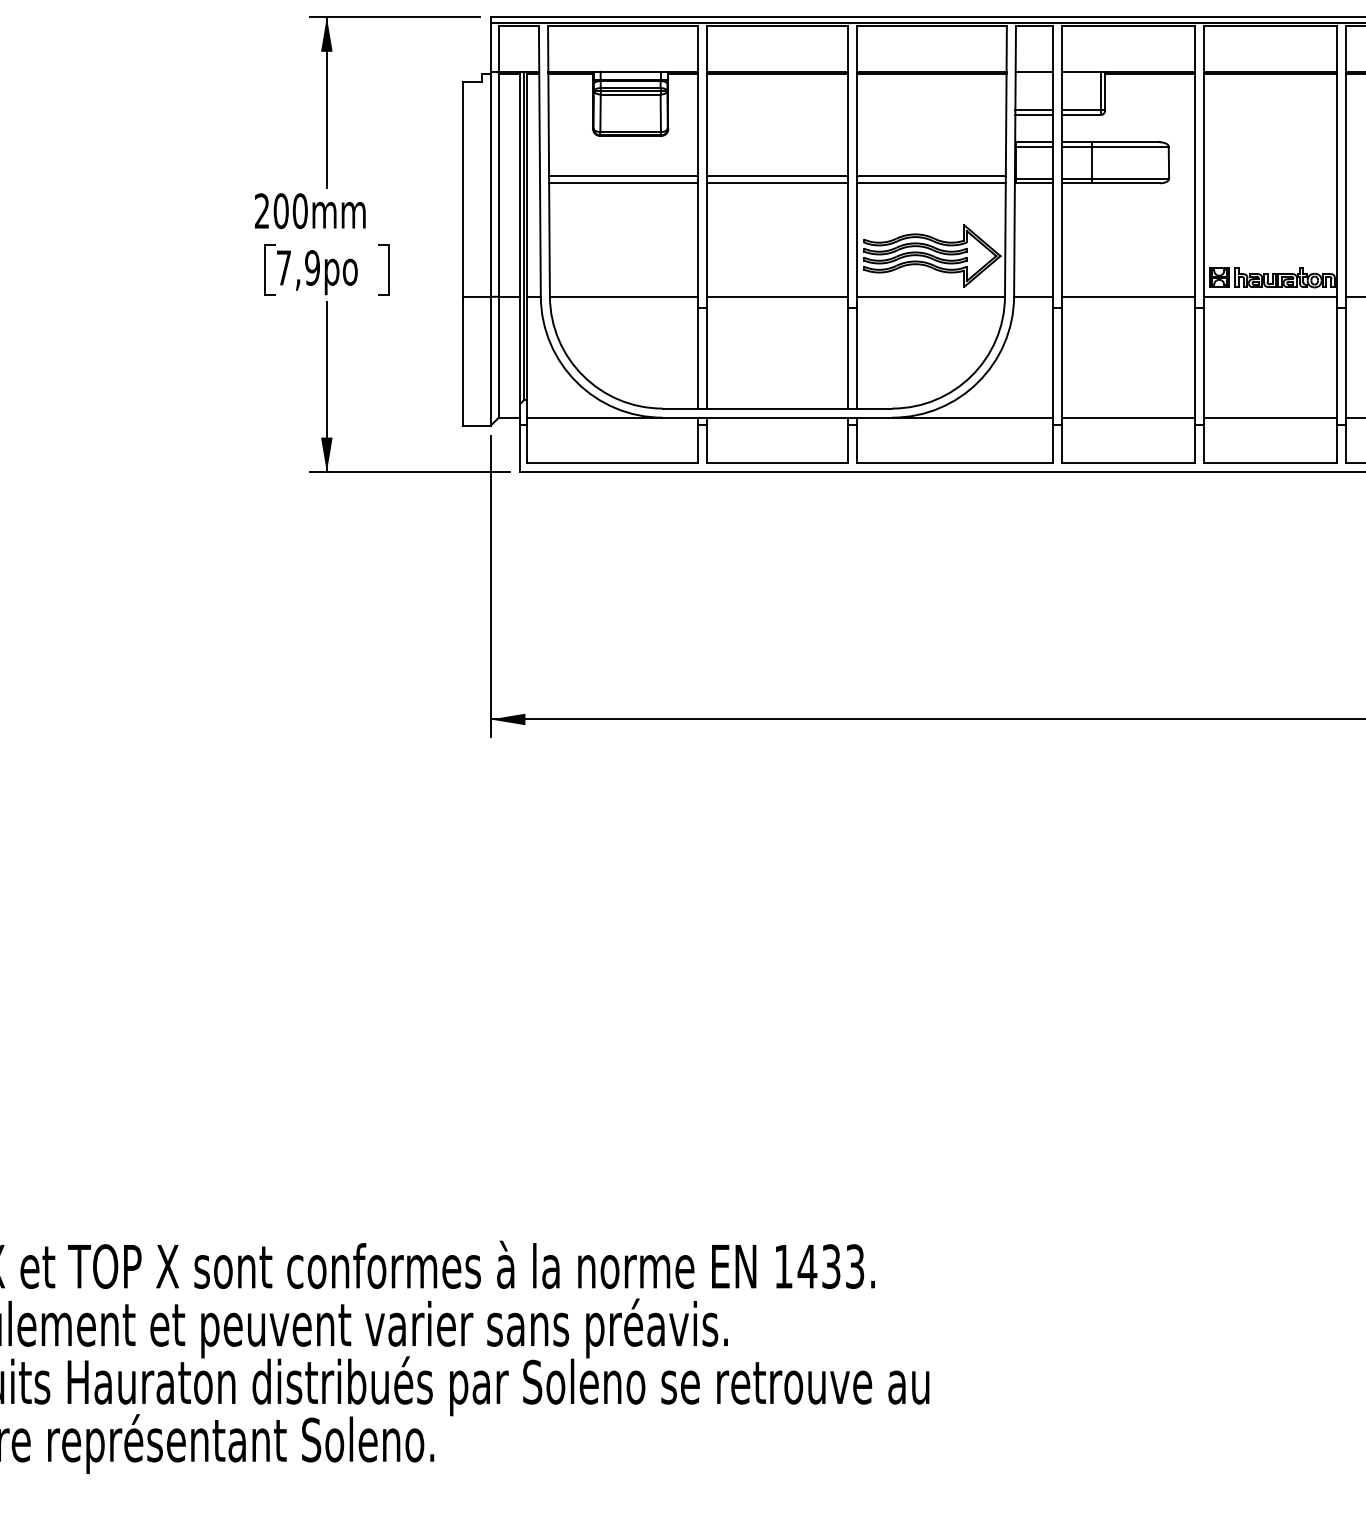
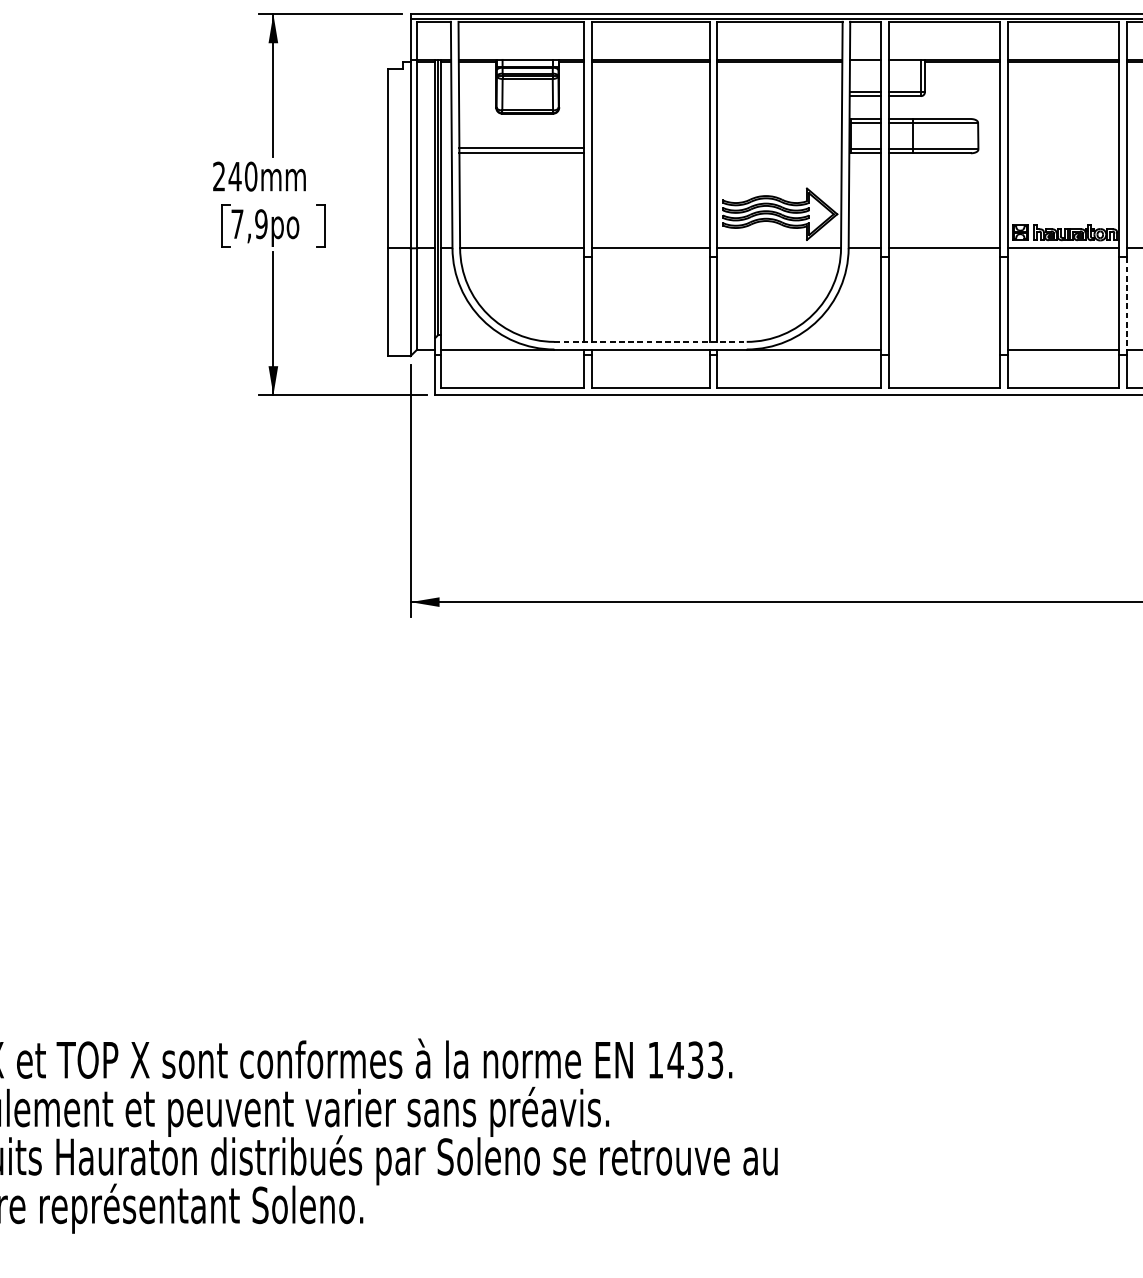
line: (777, 176) -> (650, 147), removed
line: (931, 176) -> (779, 147), removed
line: (777, 183) -> (650, 153), removed
line: (931, 183) -> (779, 153), removed
text: (281, 211) -> (235, 176), 200mm -> 240mm
line: (1346, 366) -> (1126, 306), solid -> dashed
line: (777, 408) -> (650, 341), solid -> dashed
line: (1128, 417) -> (944, 349), removed

